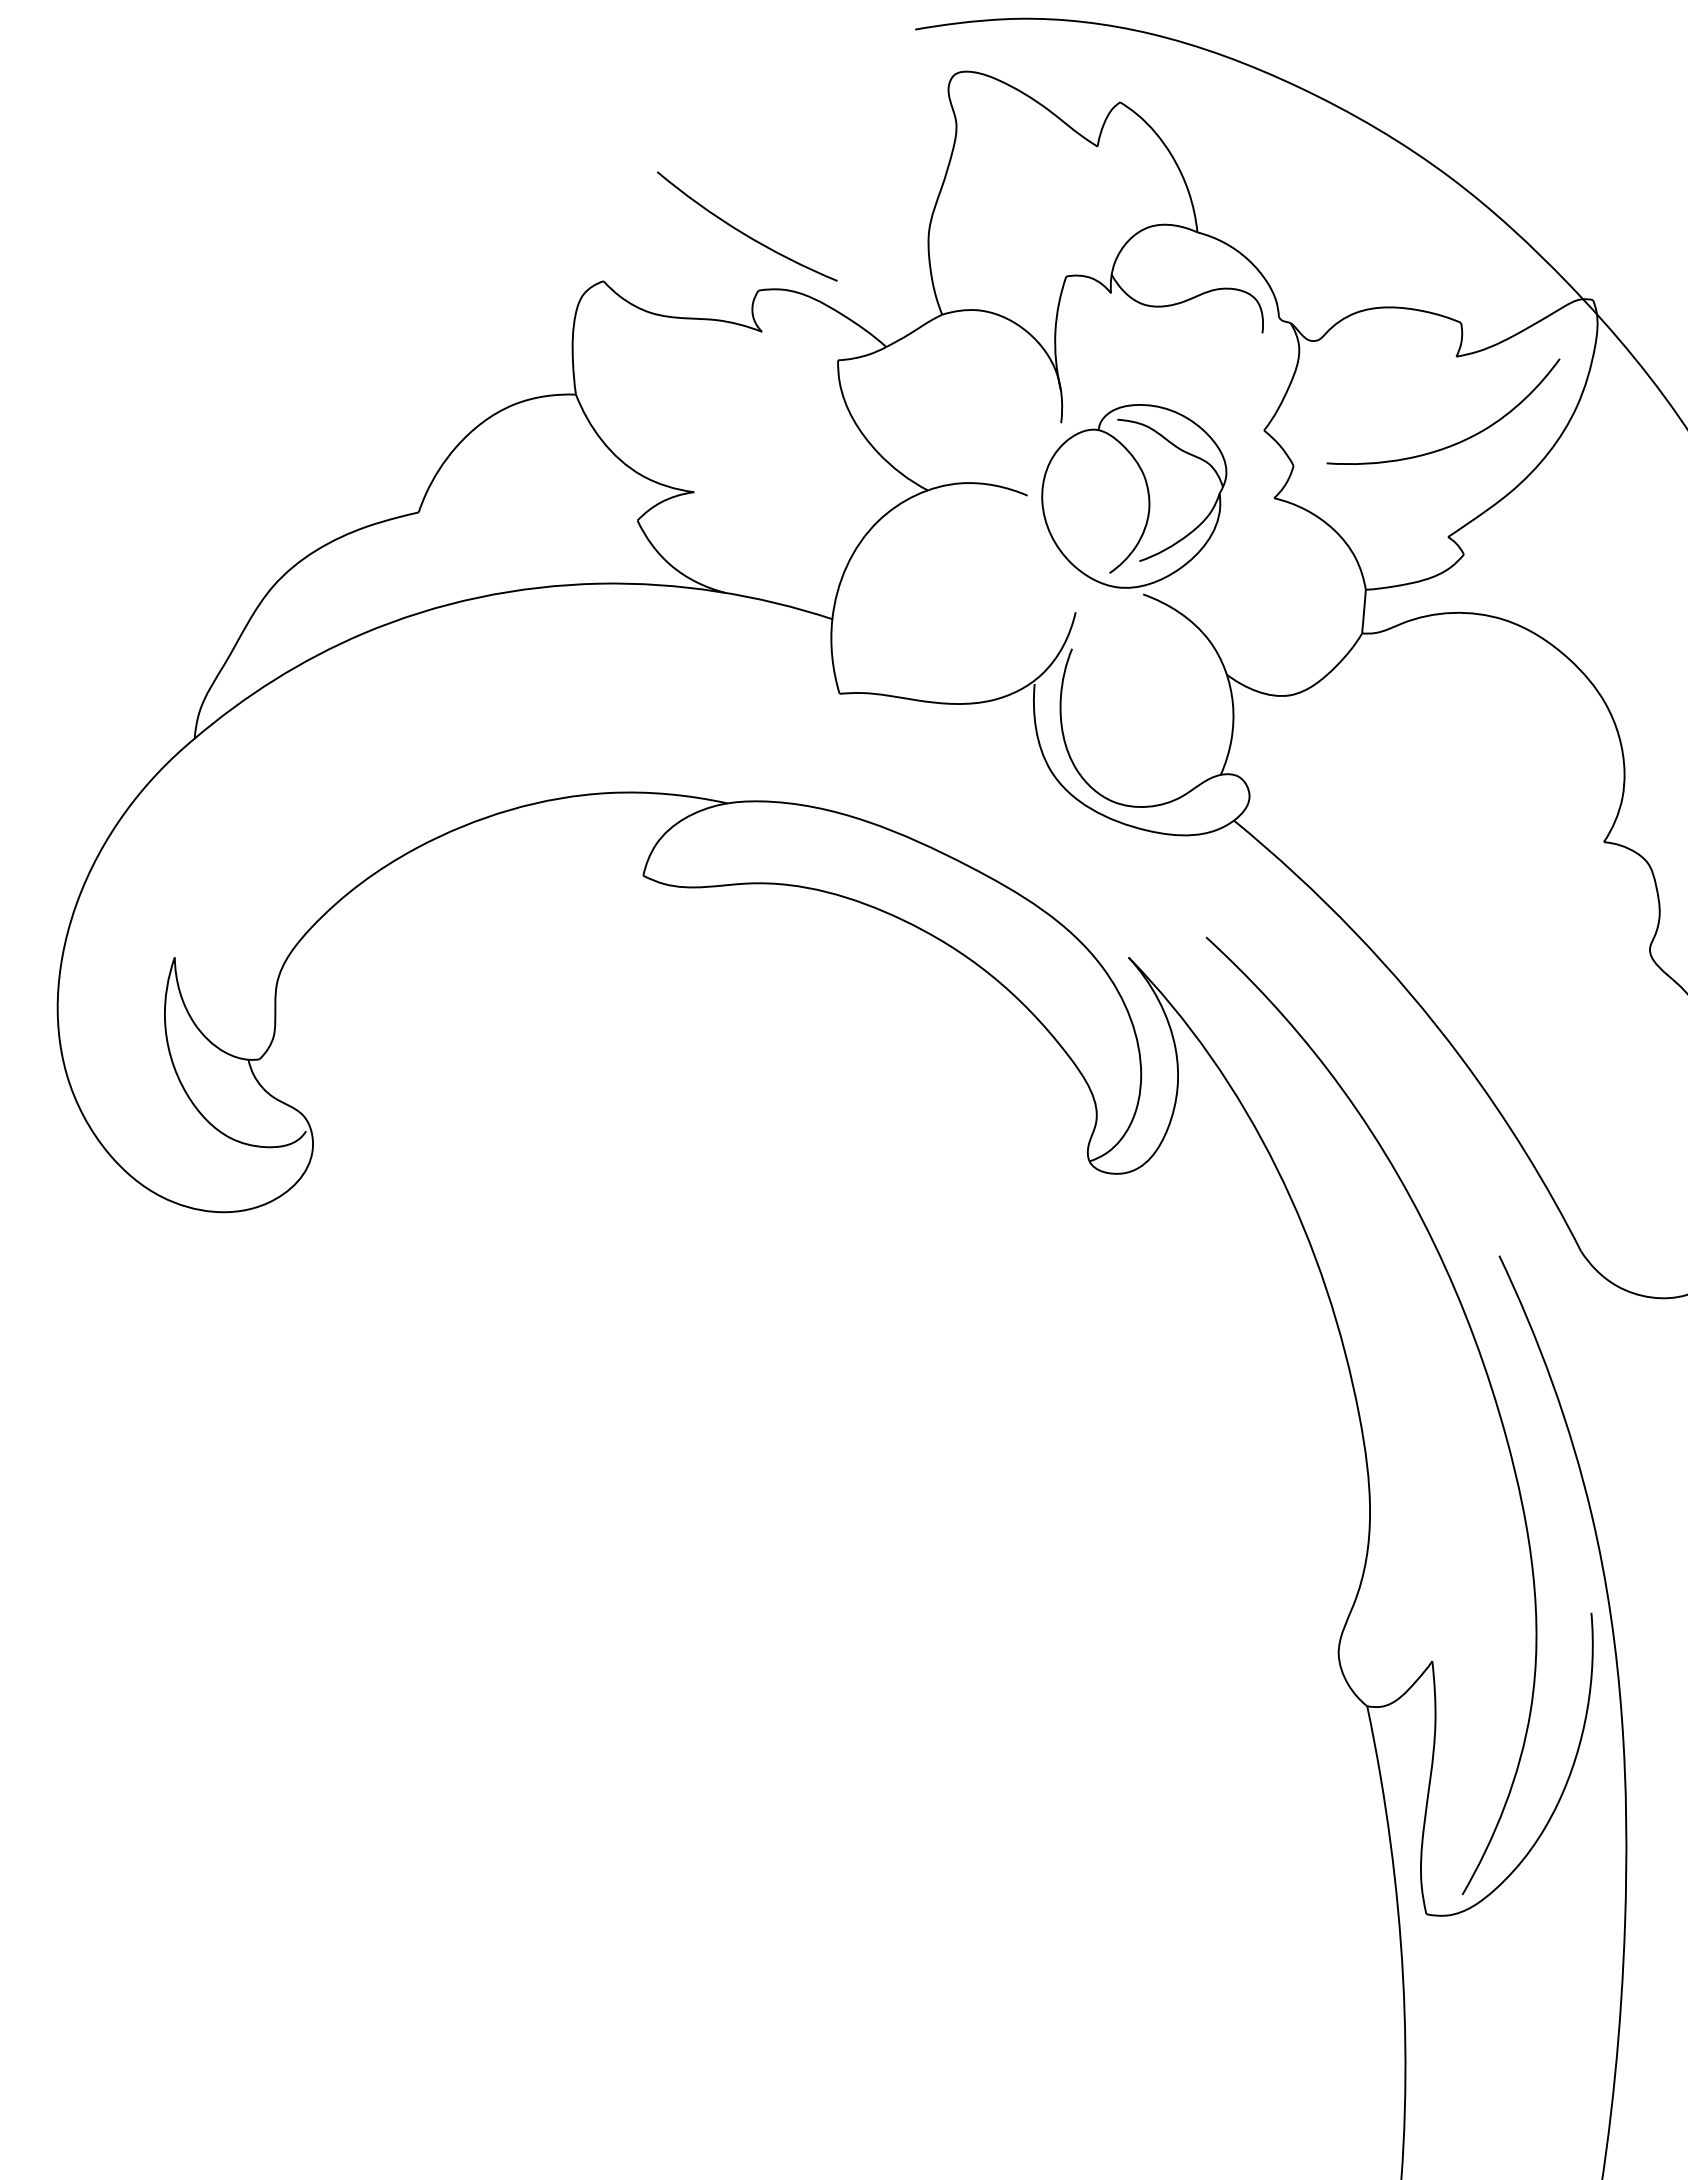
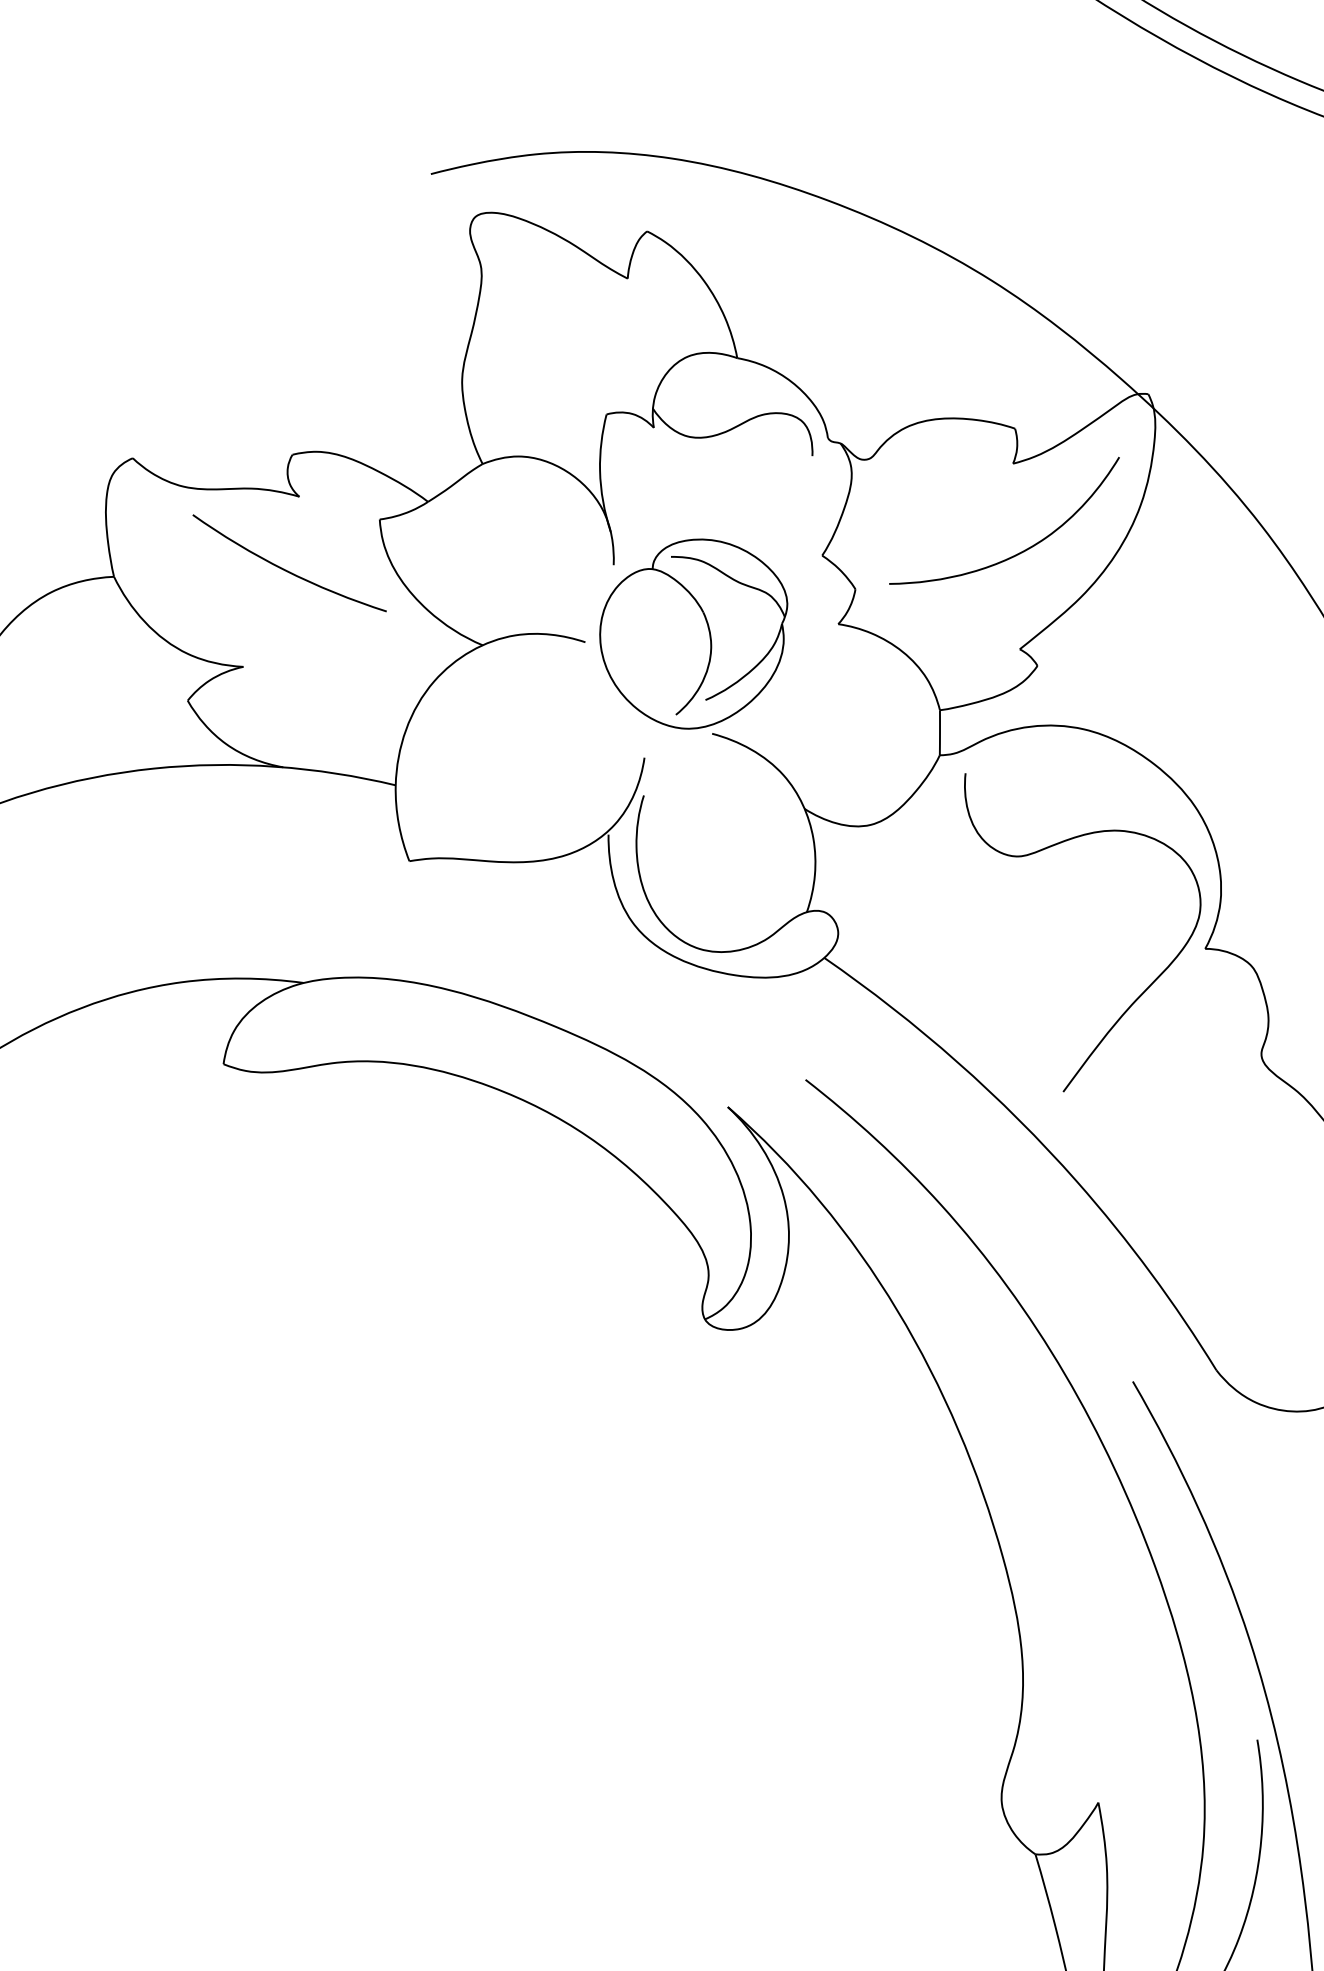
curve: (742, 231) -> (285, 568), moved
curve: (1543, 875) -> (1146, 988), added

